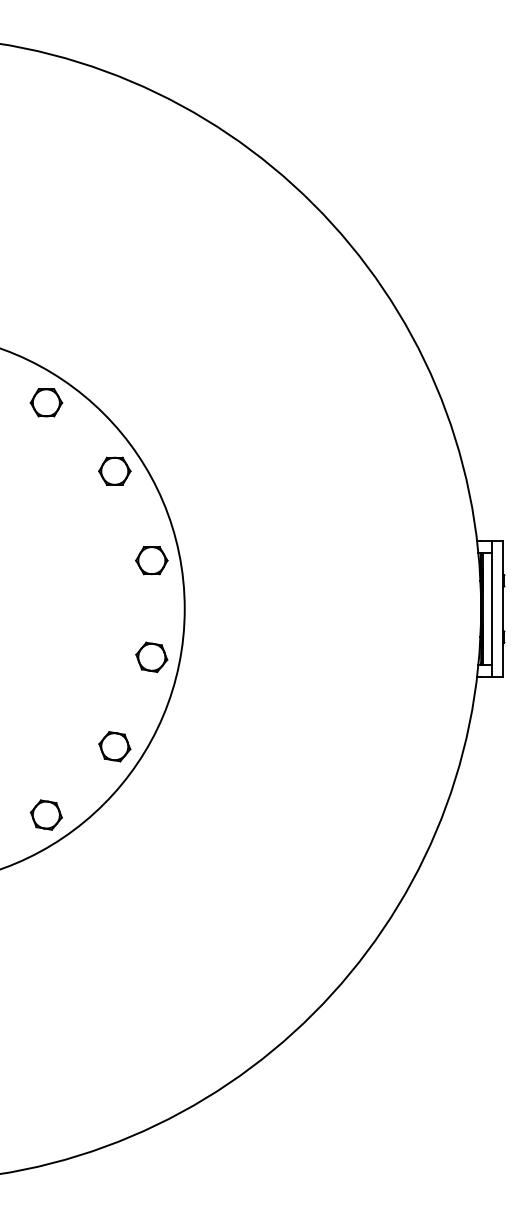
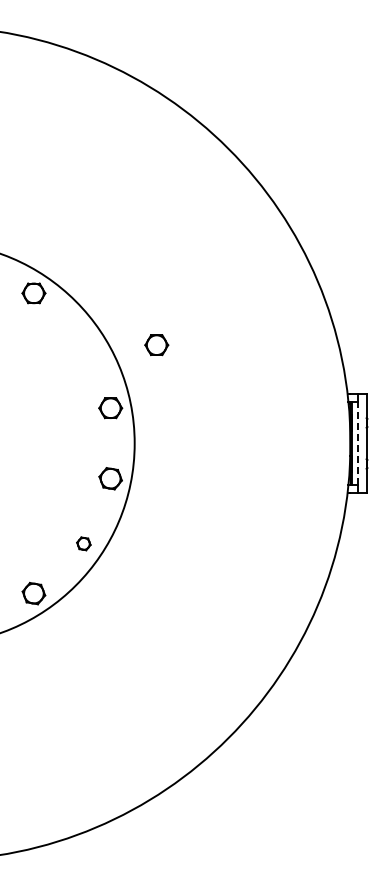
part: (114, 471) -> (156, 345), moved
line: (492, 607) -> (358, 442), solid -> dashed
part: (114, 746) -> (83, 543), size x0.6

